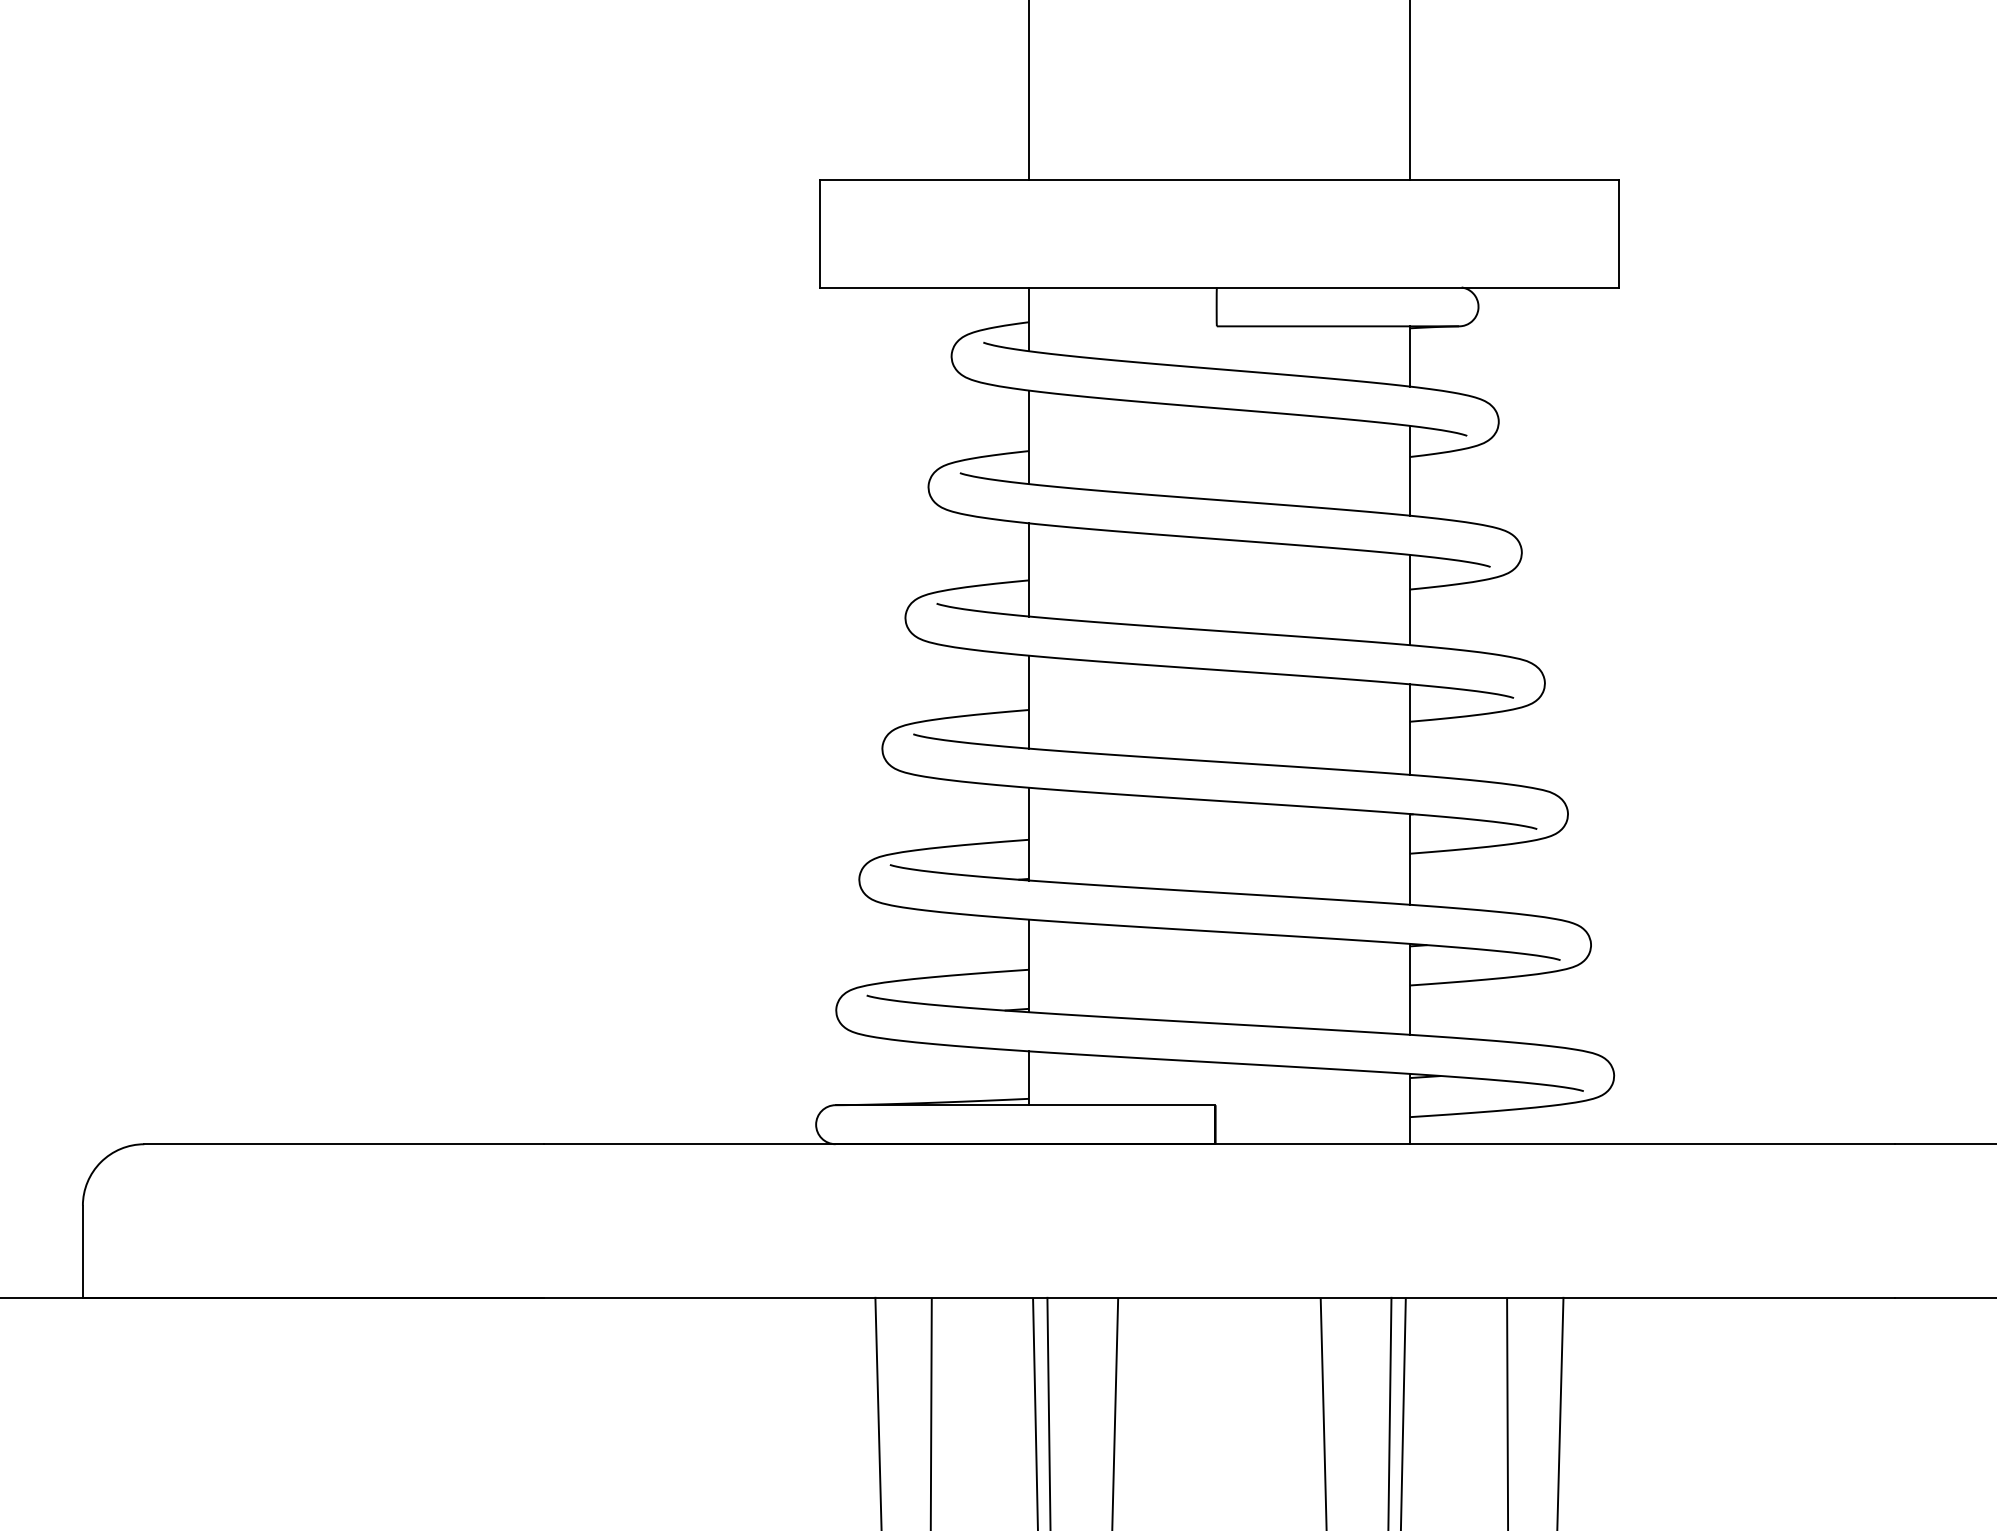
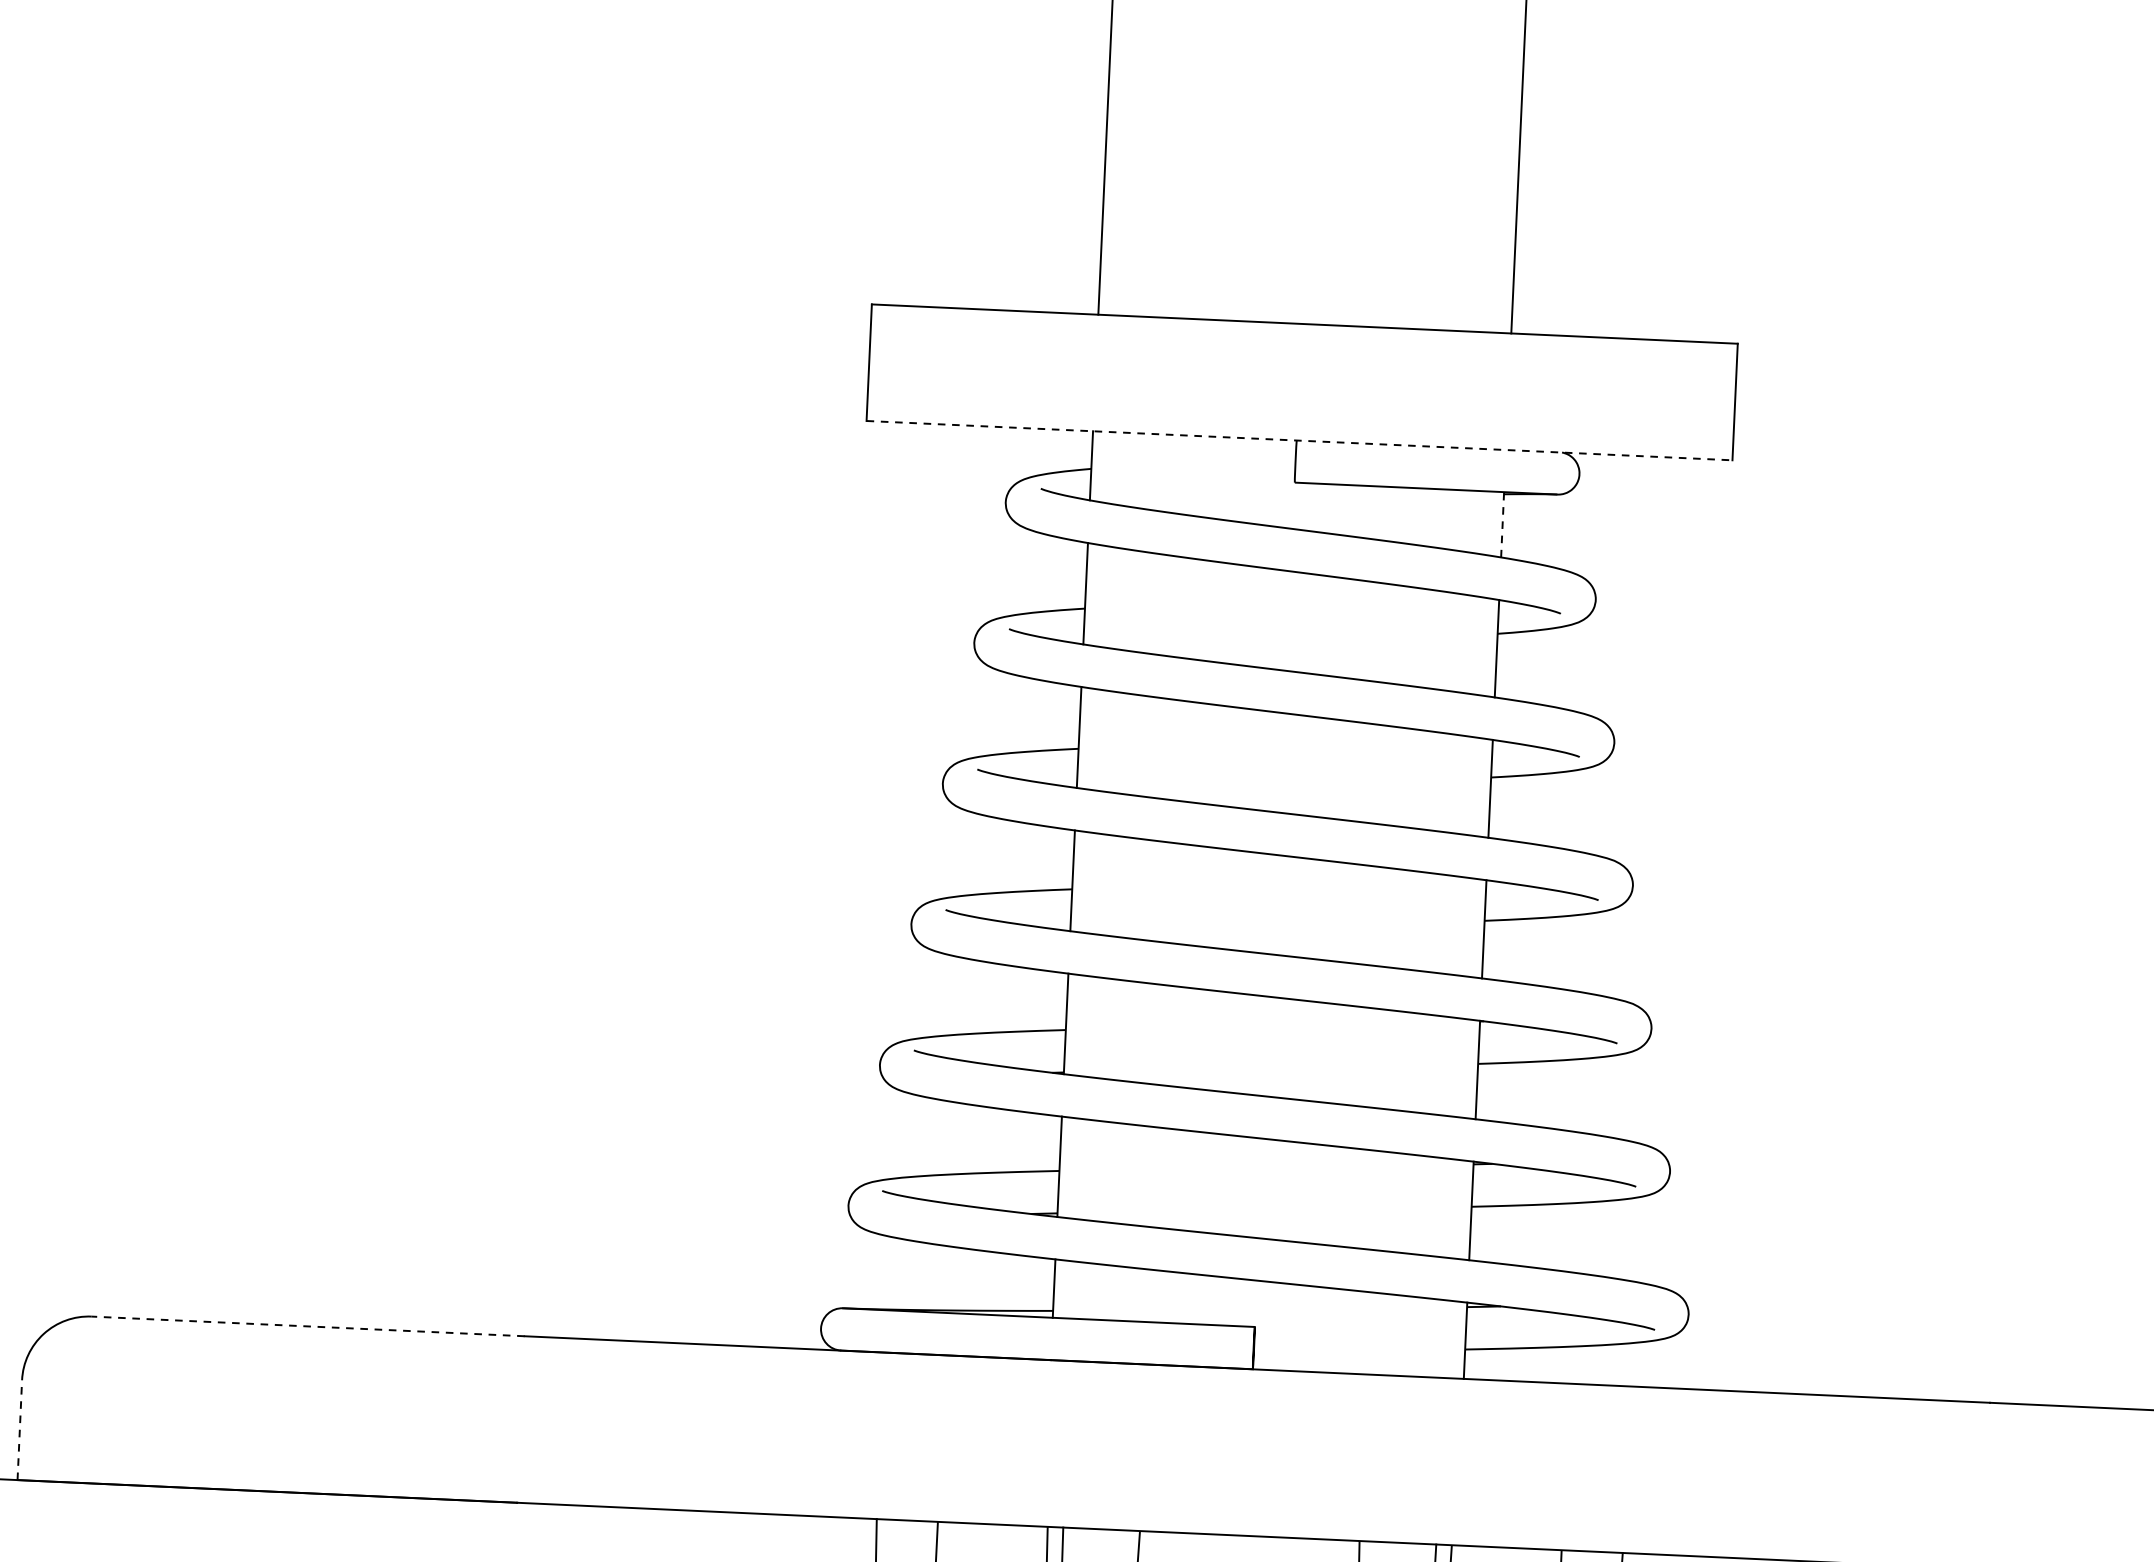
line: (1219, 287) -> (1299, 440), solid -> dashed
line: (1409, 355) -> (1502, 523), solid -> dashed
line: (343, 1144) -> (307, 1326), solid -> dashed
line: (82, 1251) -> (19, 1429), solid -> dashed

